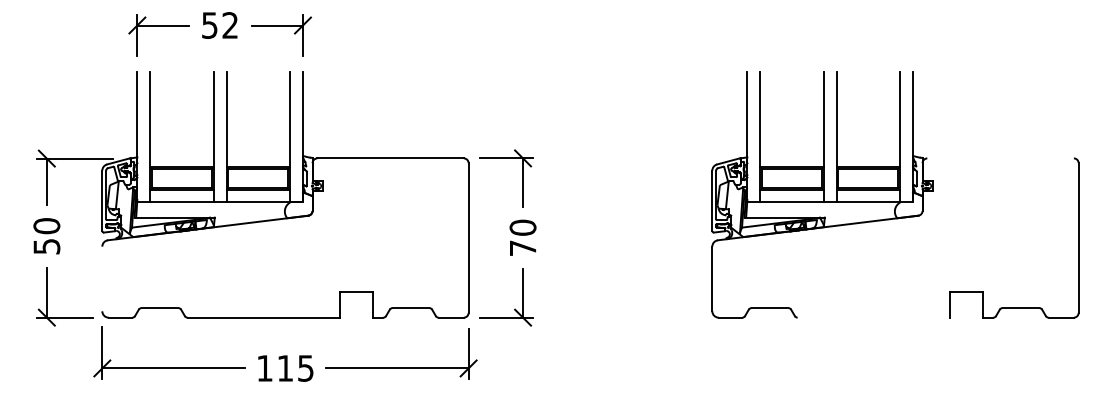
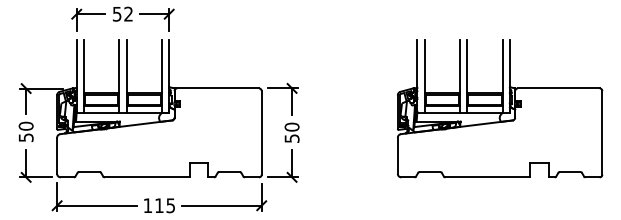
line: (1000, 158) -> (558, 88), added
text: (521, 248) -> (291, 138), 70 -> 50
line: (102, 278) -> (57, 155), added
line: (872, 317) -> (487, 177), added

